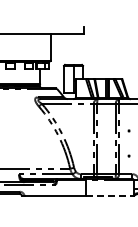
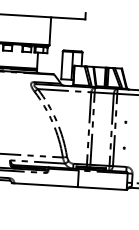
line: (110, 196) -> (102, 188), dashed -> solid

